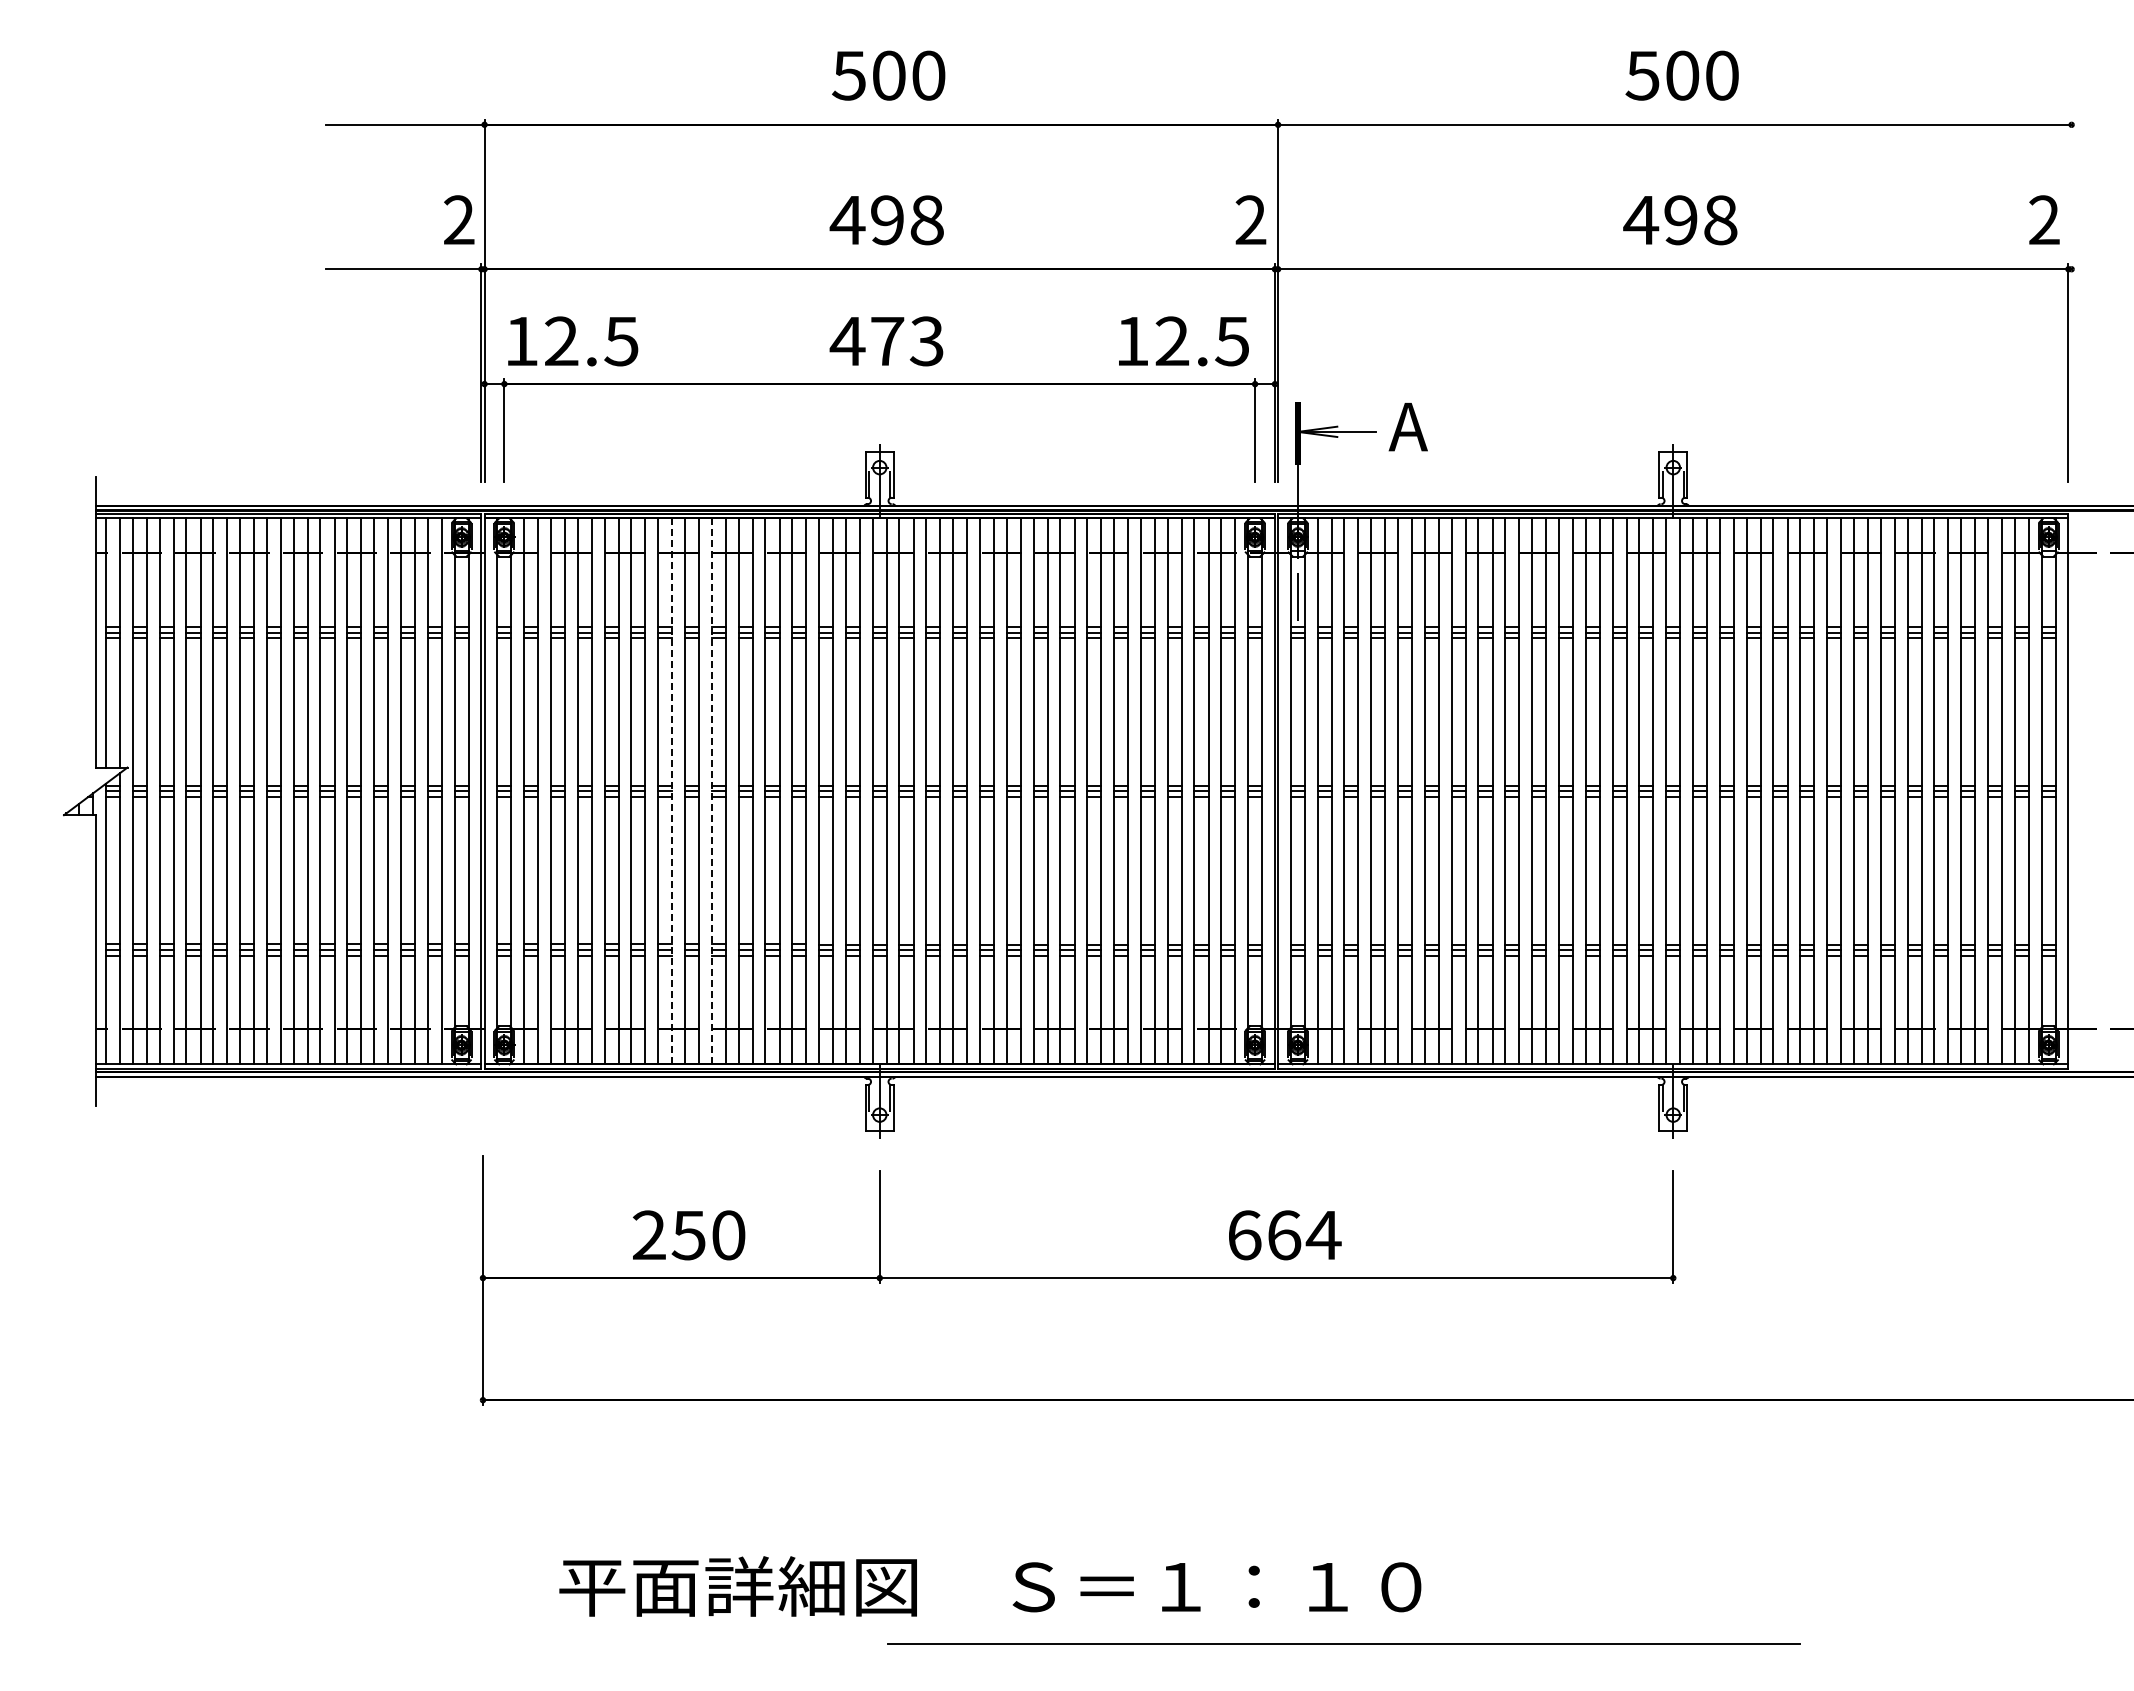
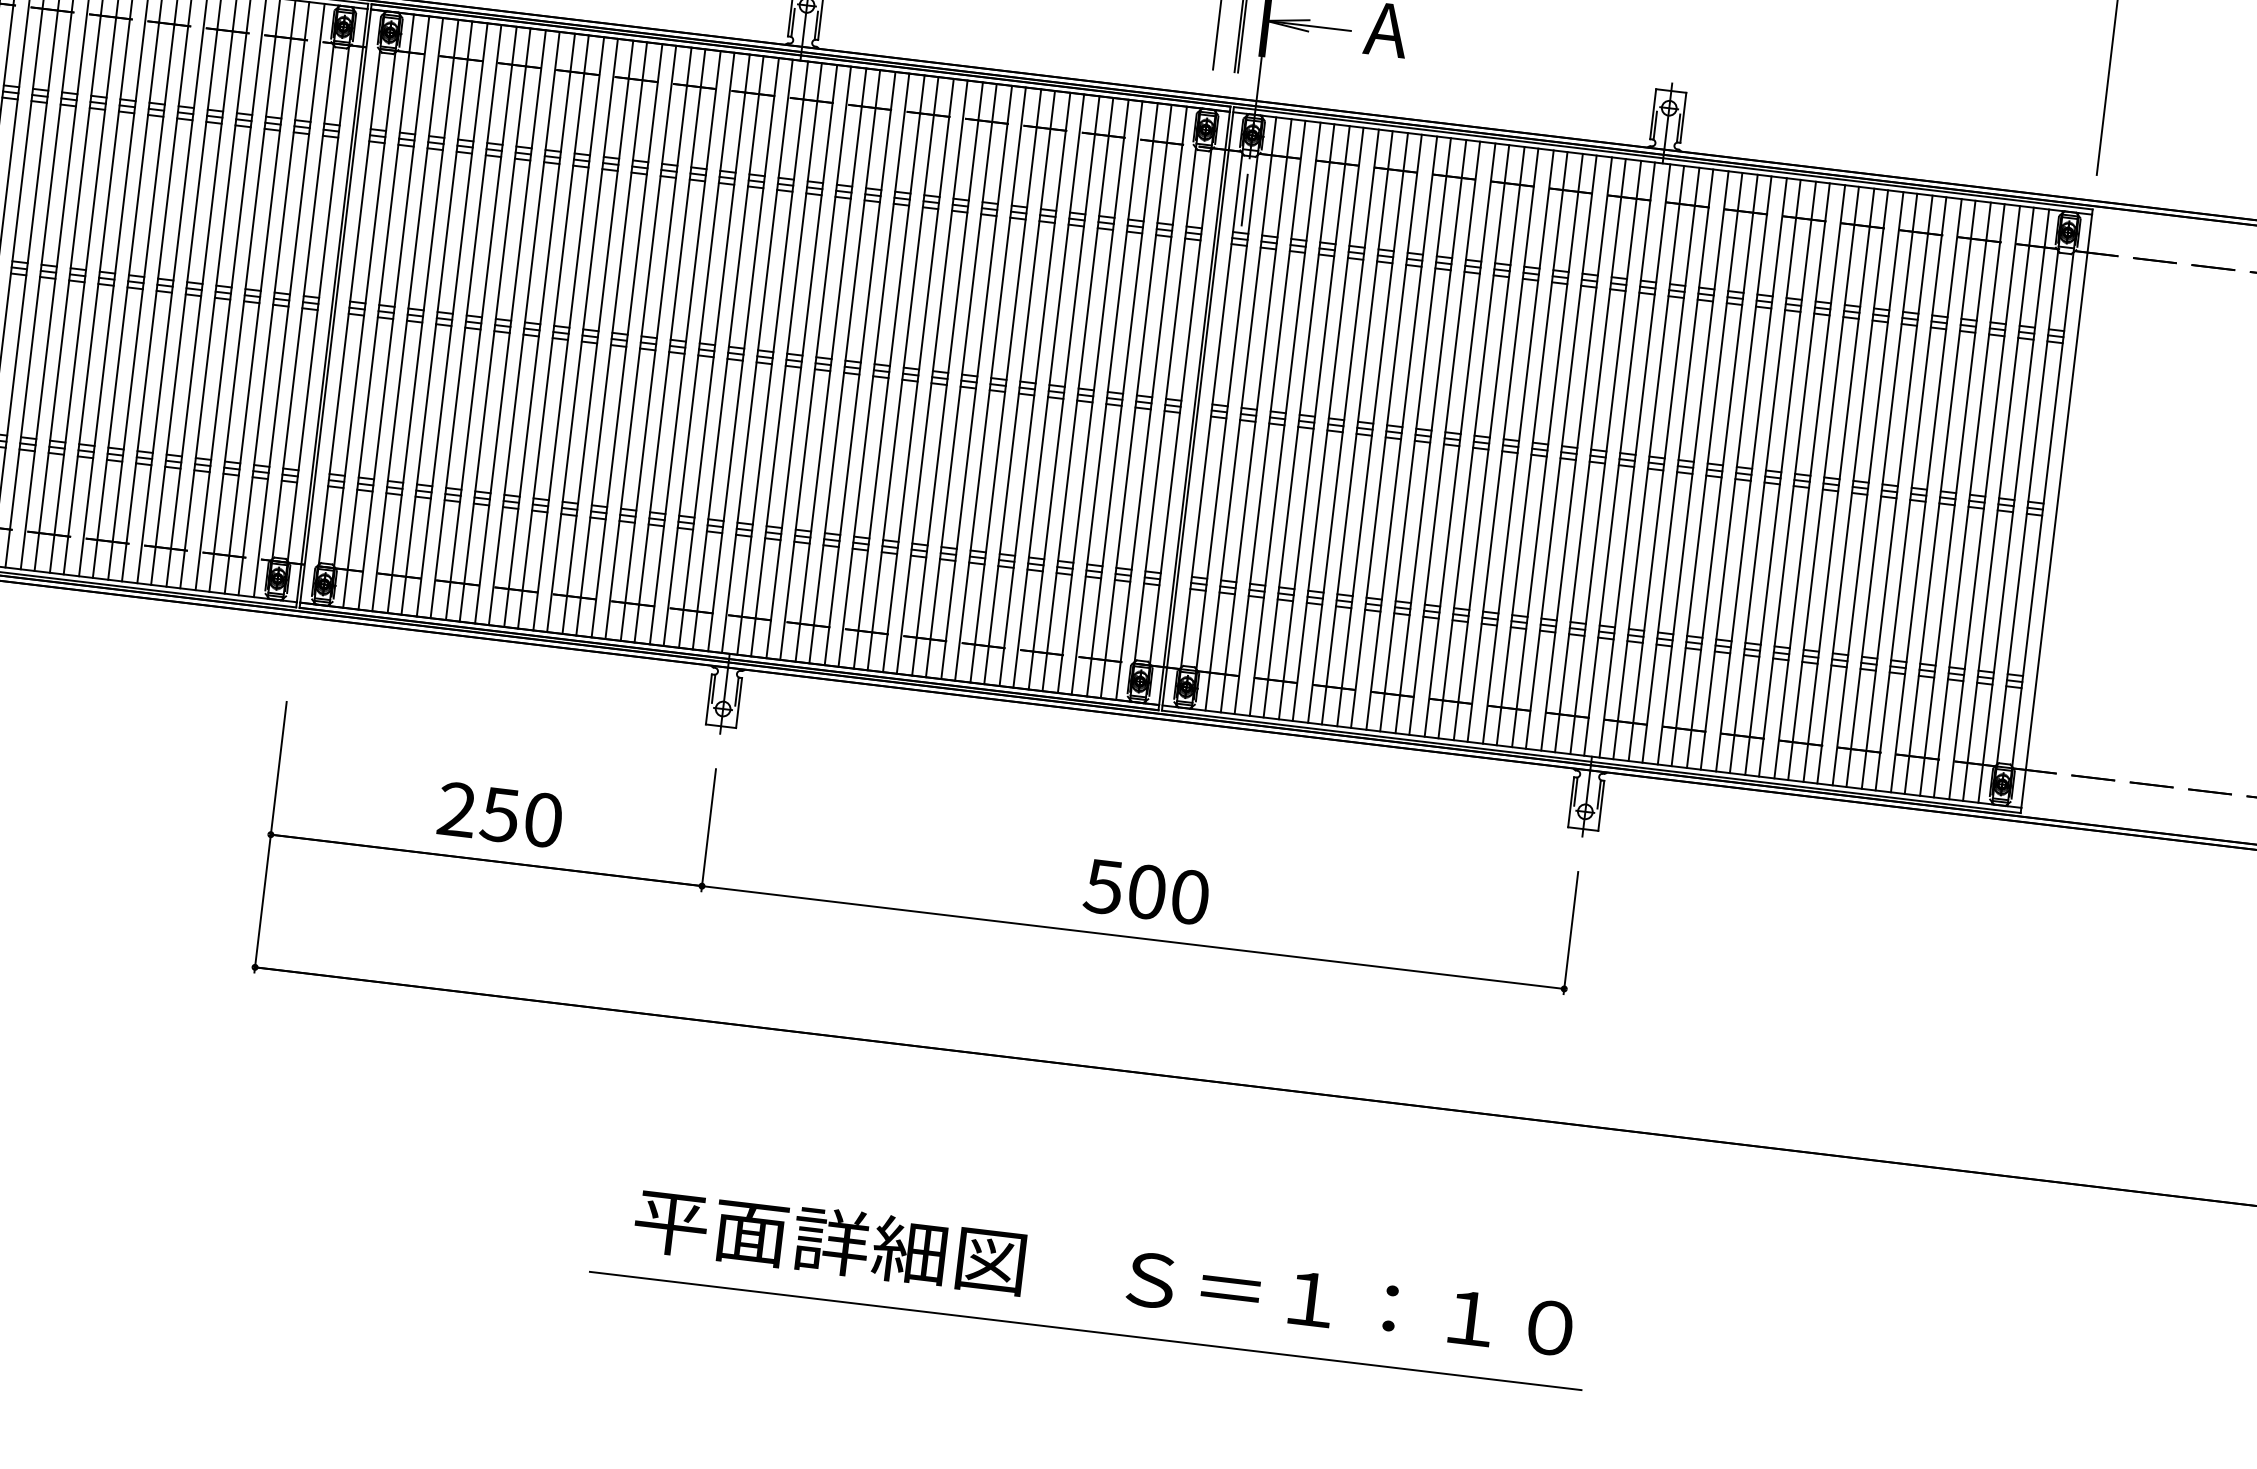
line: (672, 791) -> (539, 330), dashed -> solid
line: (711, 791) -> (582, 335), dashed -> solid
text: (1284, 1235) -> (1147, 892), 664 -> 500
text: (990, 1586) -> (1104, 1273), moved
line: (1343, 1643) -> (1085, 1330), moved

